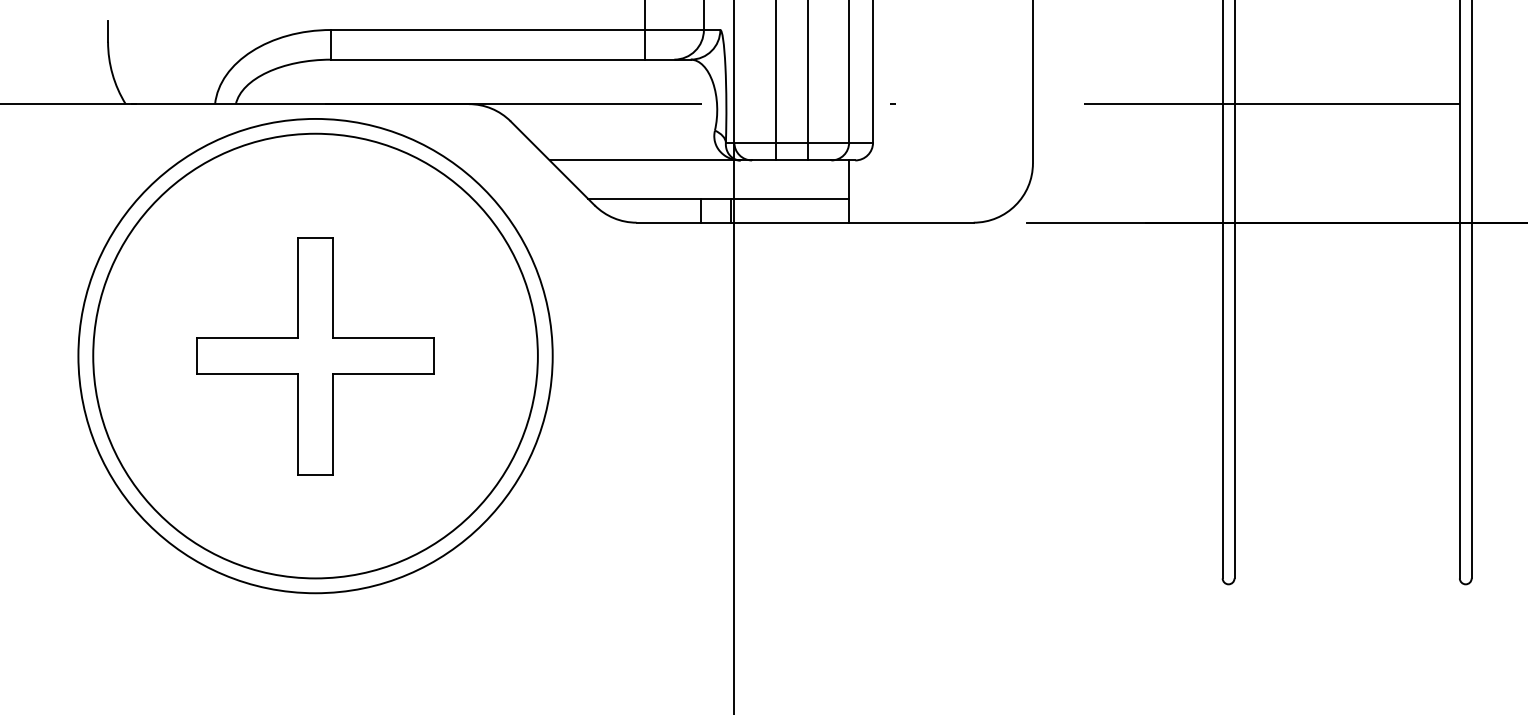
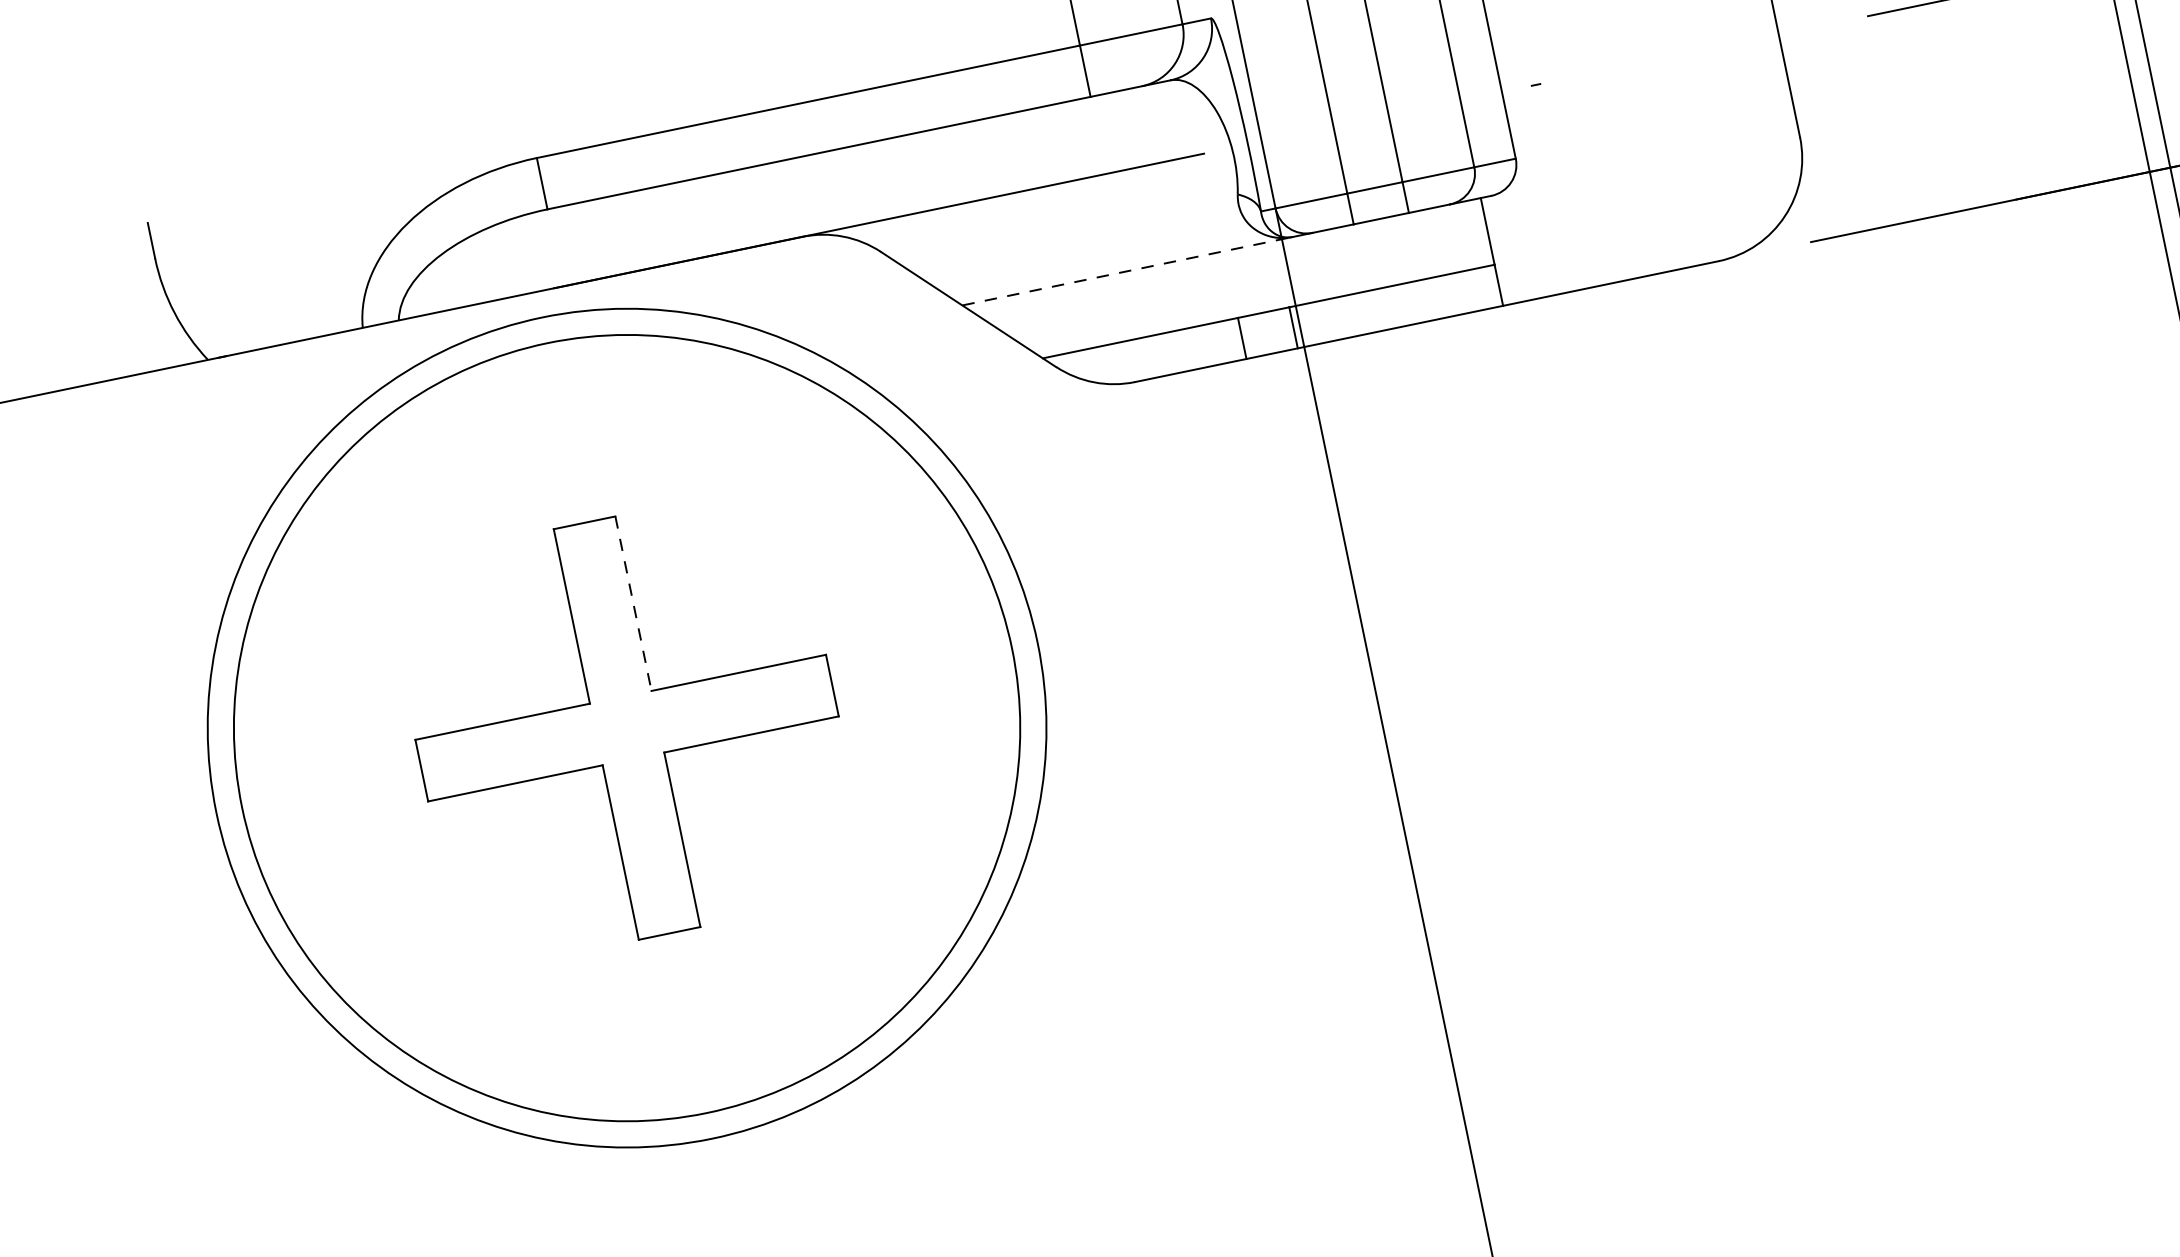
line: (645, 160) -> (1128, 271), solid -> dashed
line: (333, 288) -> (633, 604), solid -> dashed

